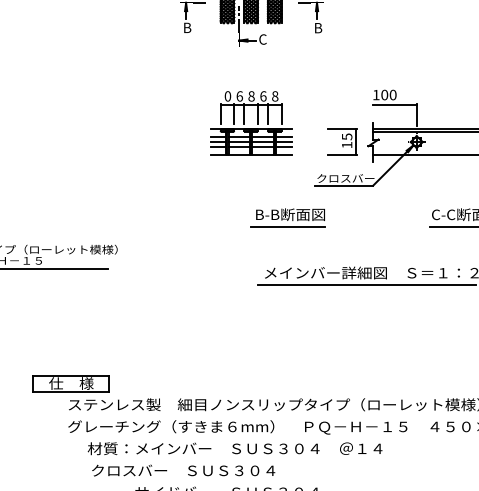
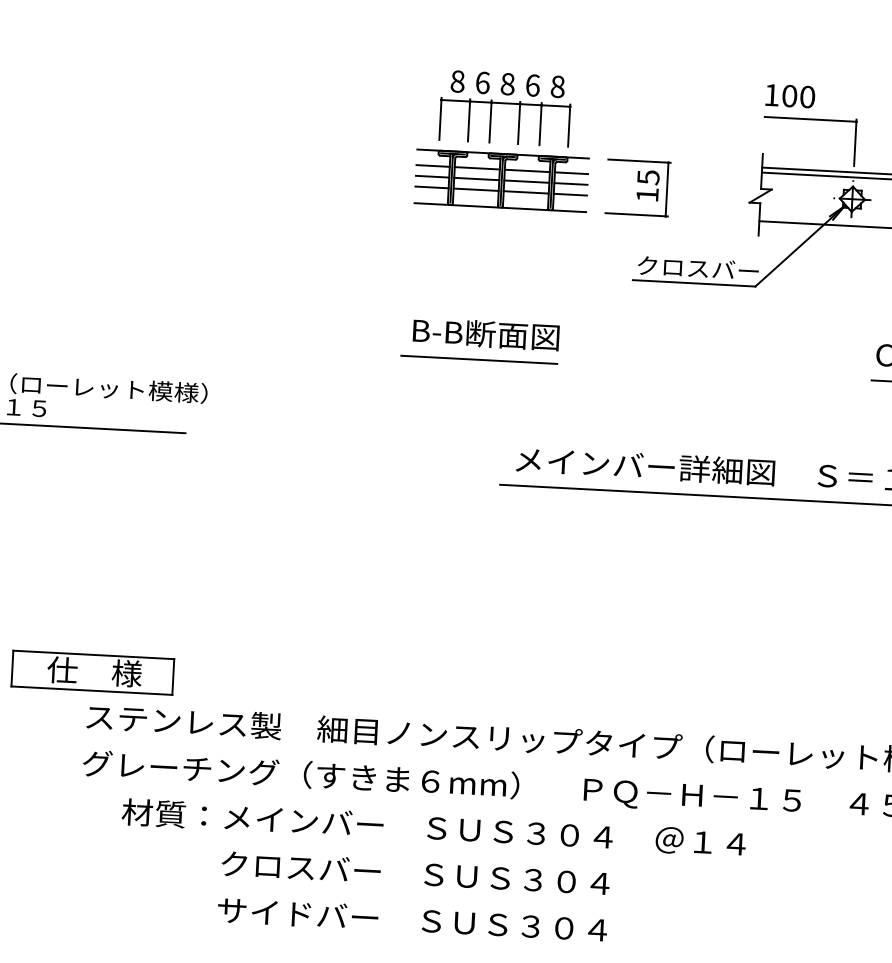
text: (227, 96) -> (456, 81), 0 -> 8
part: (342, 141) -> (638, 186), moved
part: (287, 217) -> (479, 339), moved
text: (183, 470) -> (415, 873), moved

